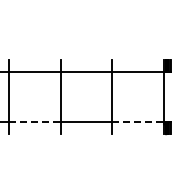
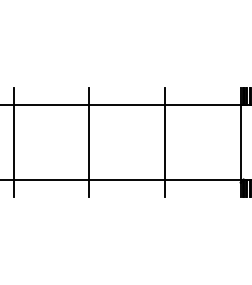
line: (35, 122) -> (51, 179), dashed -> solid
line: (138, 122) -> (203, 179), dashed -> solid

